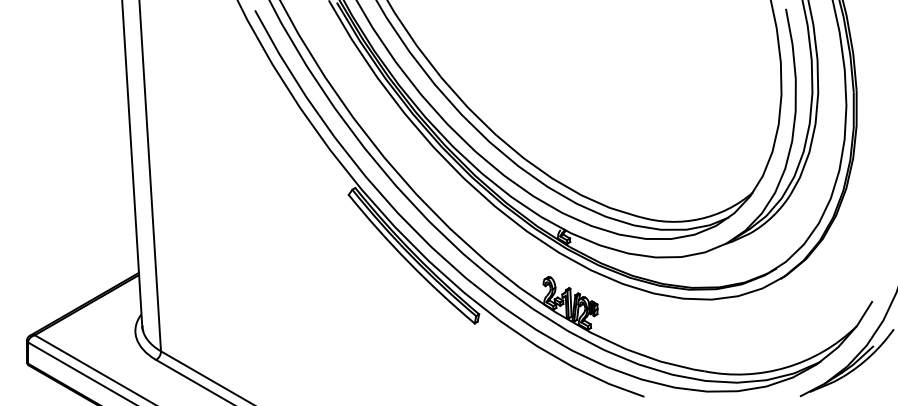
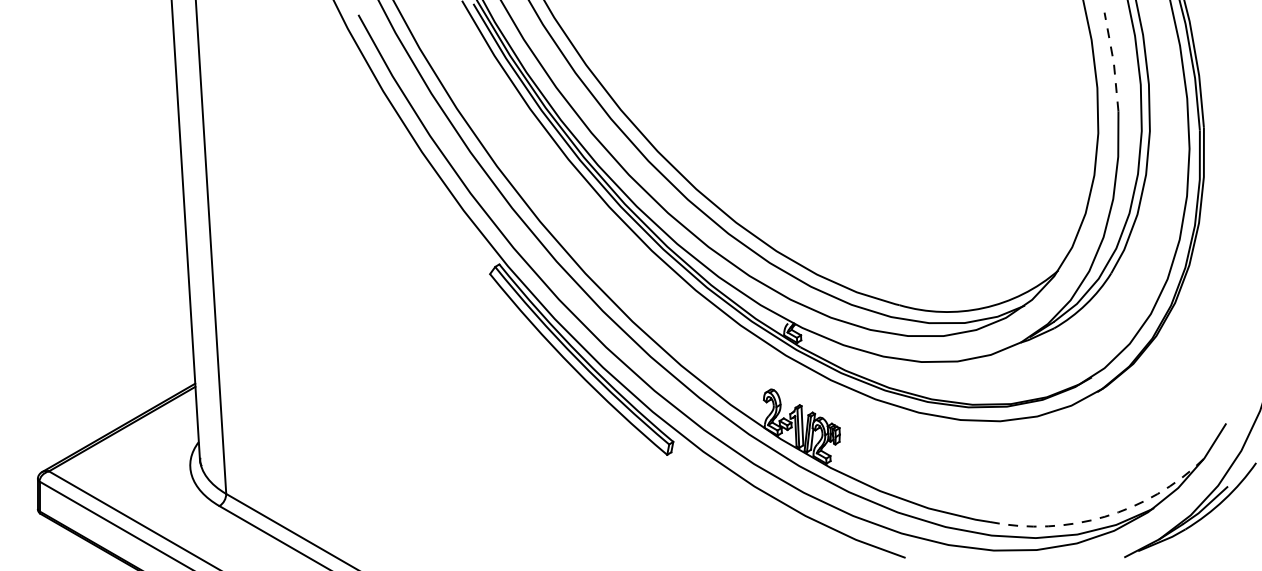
line: (792, 43) -> (1113, 61), solid -> dashed
arc: (786, 367) -> (1105, 516), solid -> dashed

